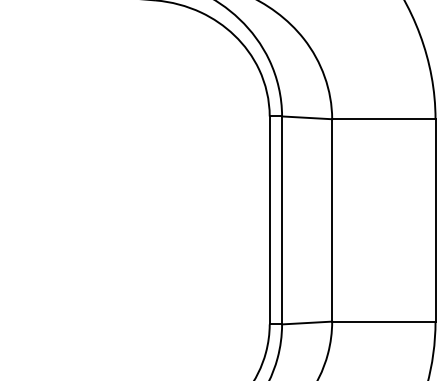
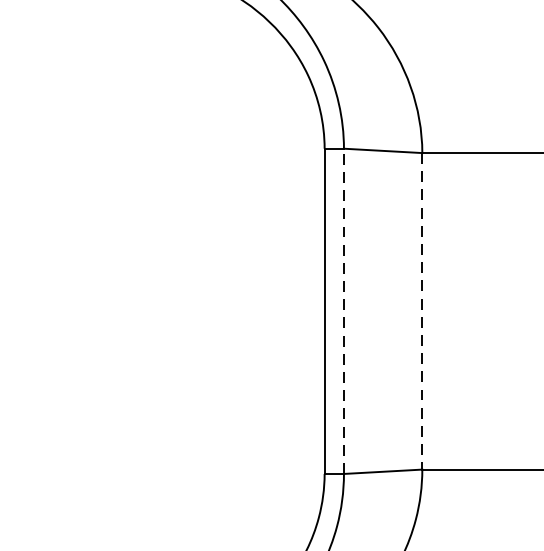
line: (282, 220) -> (344, 311), solid -> dashed
line: (332, 220) -> (422, 311), solid -> dashed

